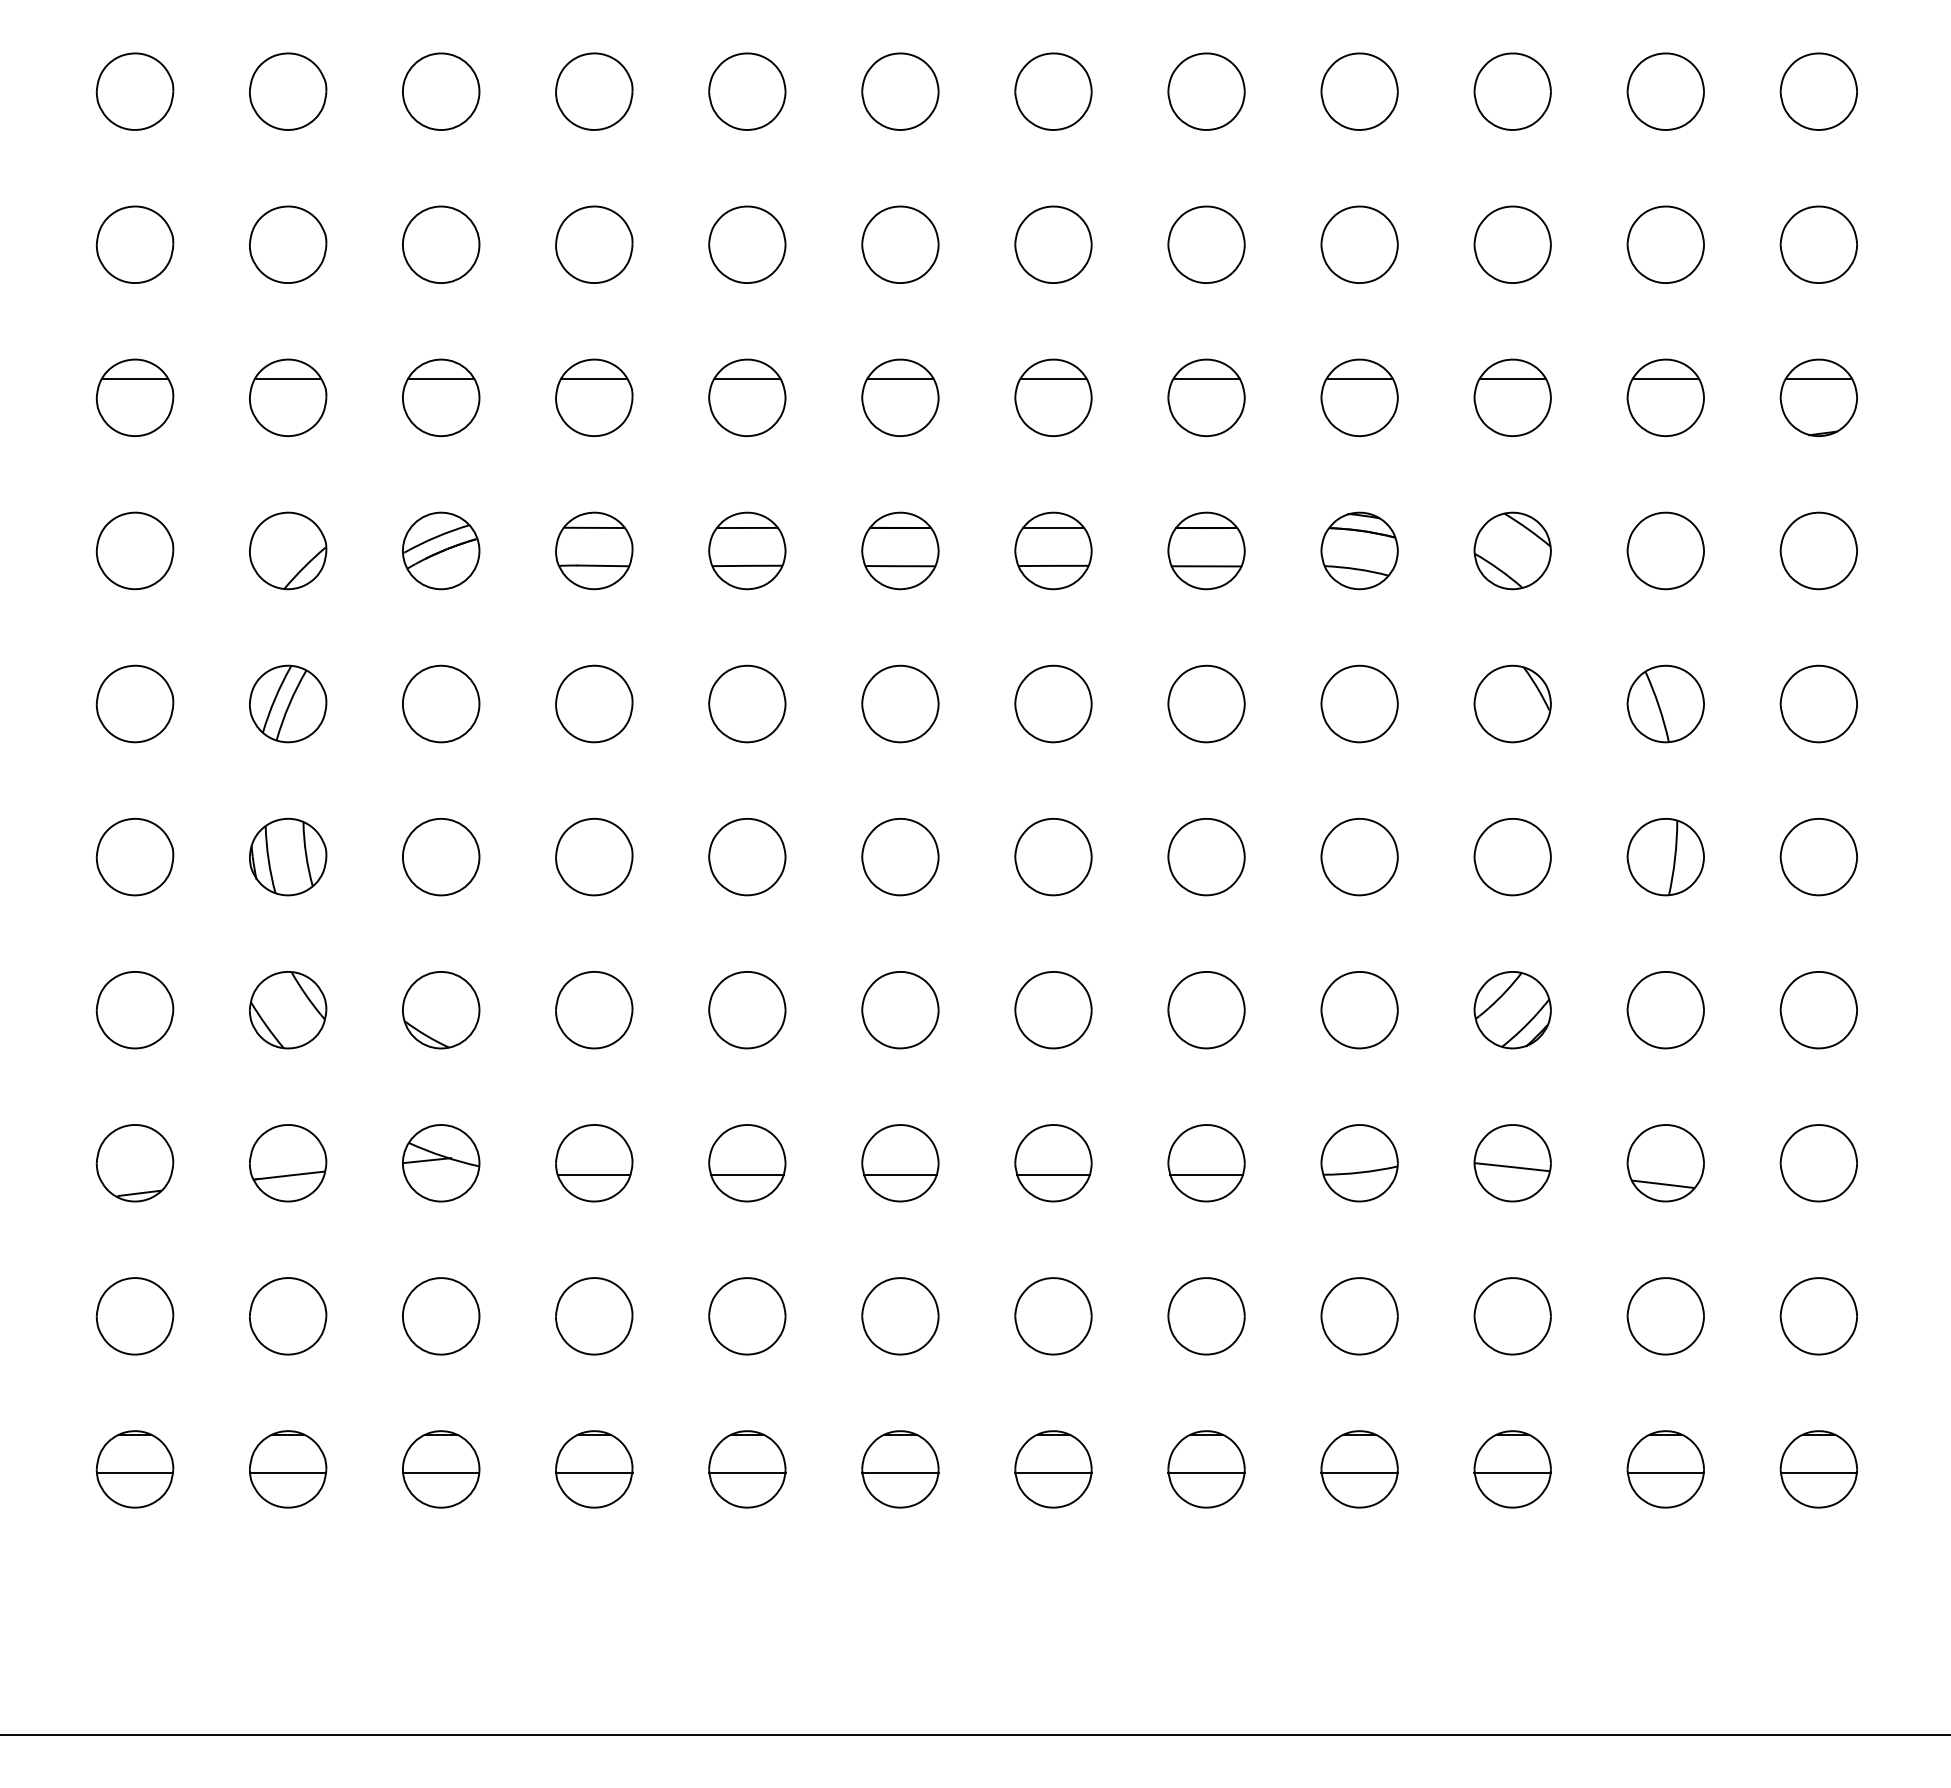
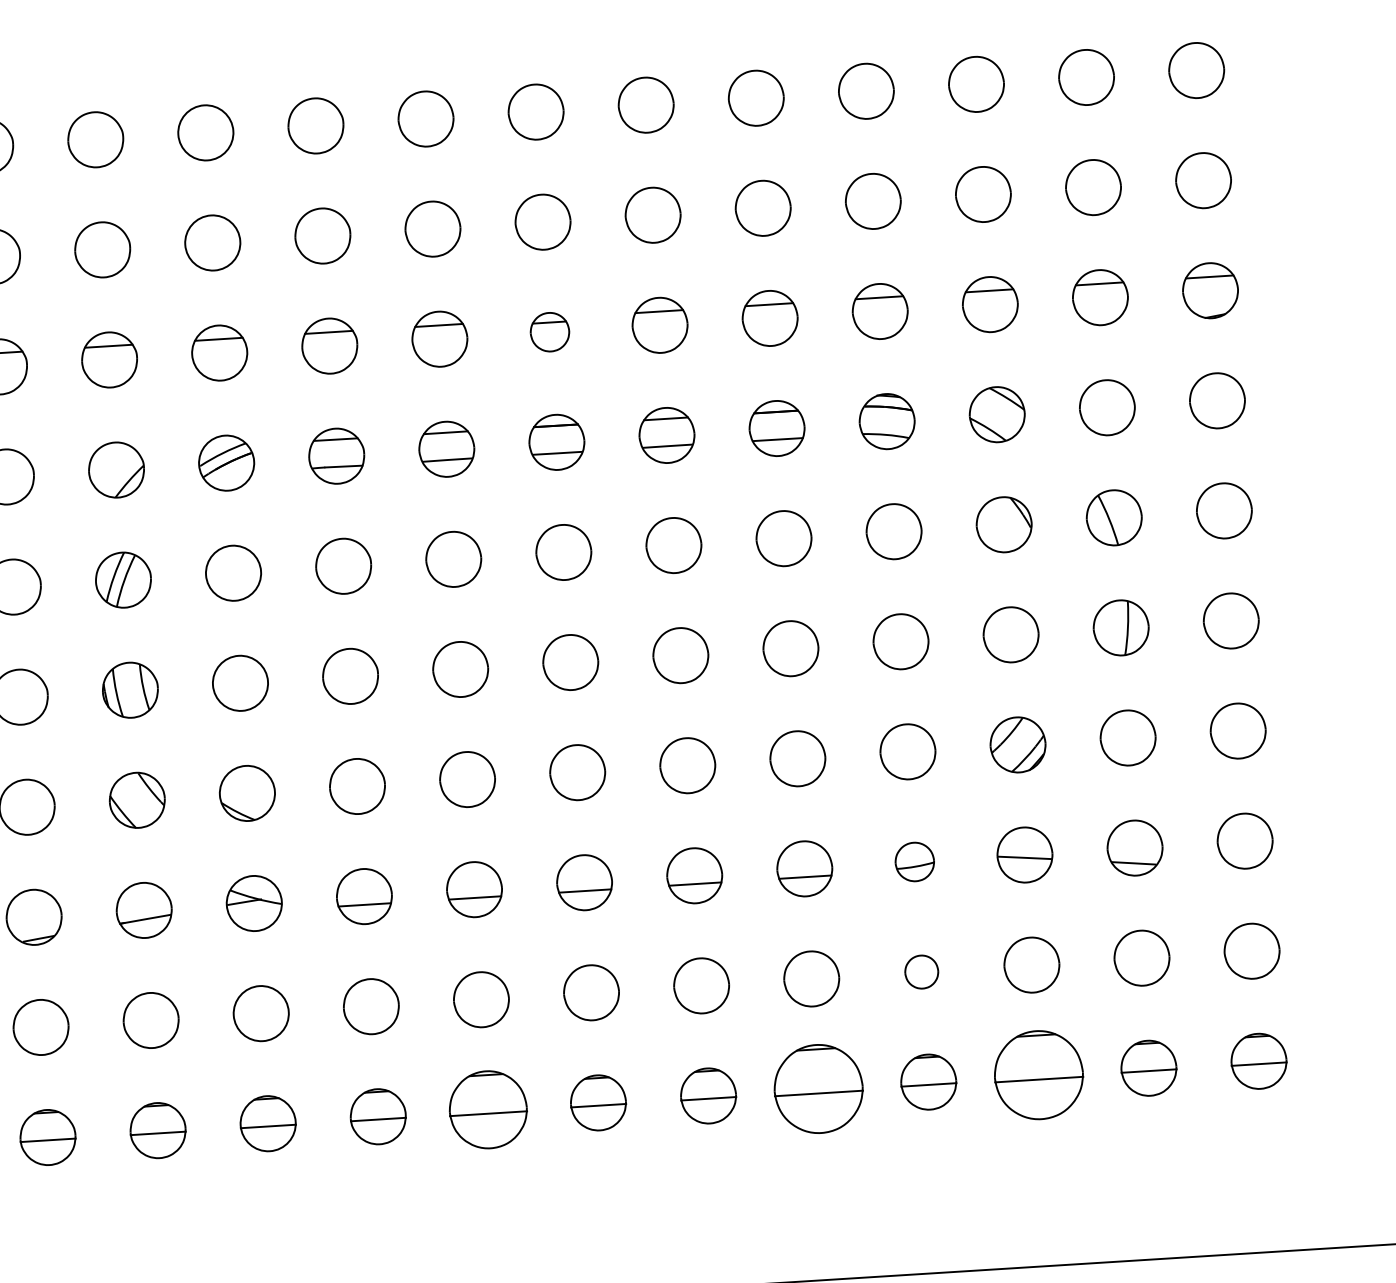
part: (900, 397) -> (550, 332), size x0.7
part: (1359, 1163) -> (914, 862), size x0.7
part: (1359, 1316) -> (921, 972), size x0.6
part: (747, 1469) -> (488, 1109), size x1.4
part: (1206, 1469) -> (818, 1089), size x1.6
part: (1512, 1469) -> (1038, 1075), size x1.6

